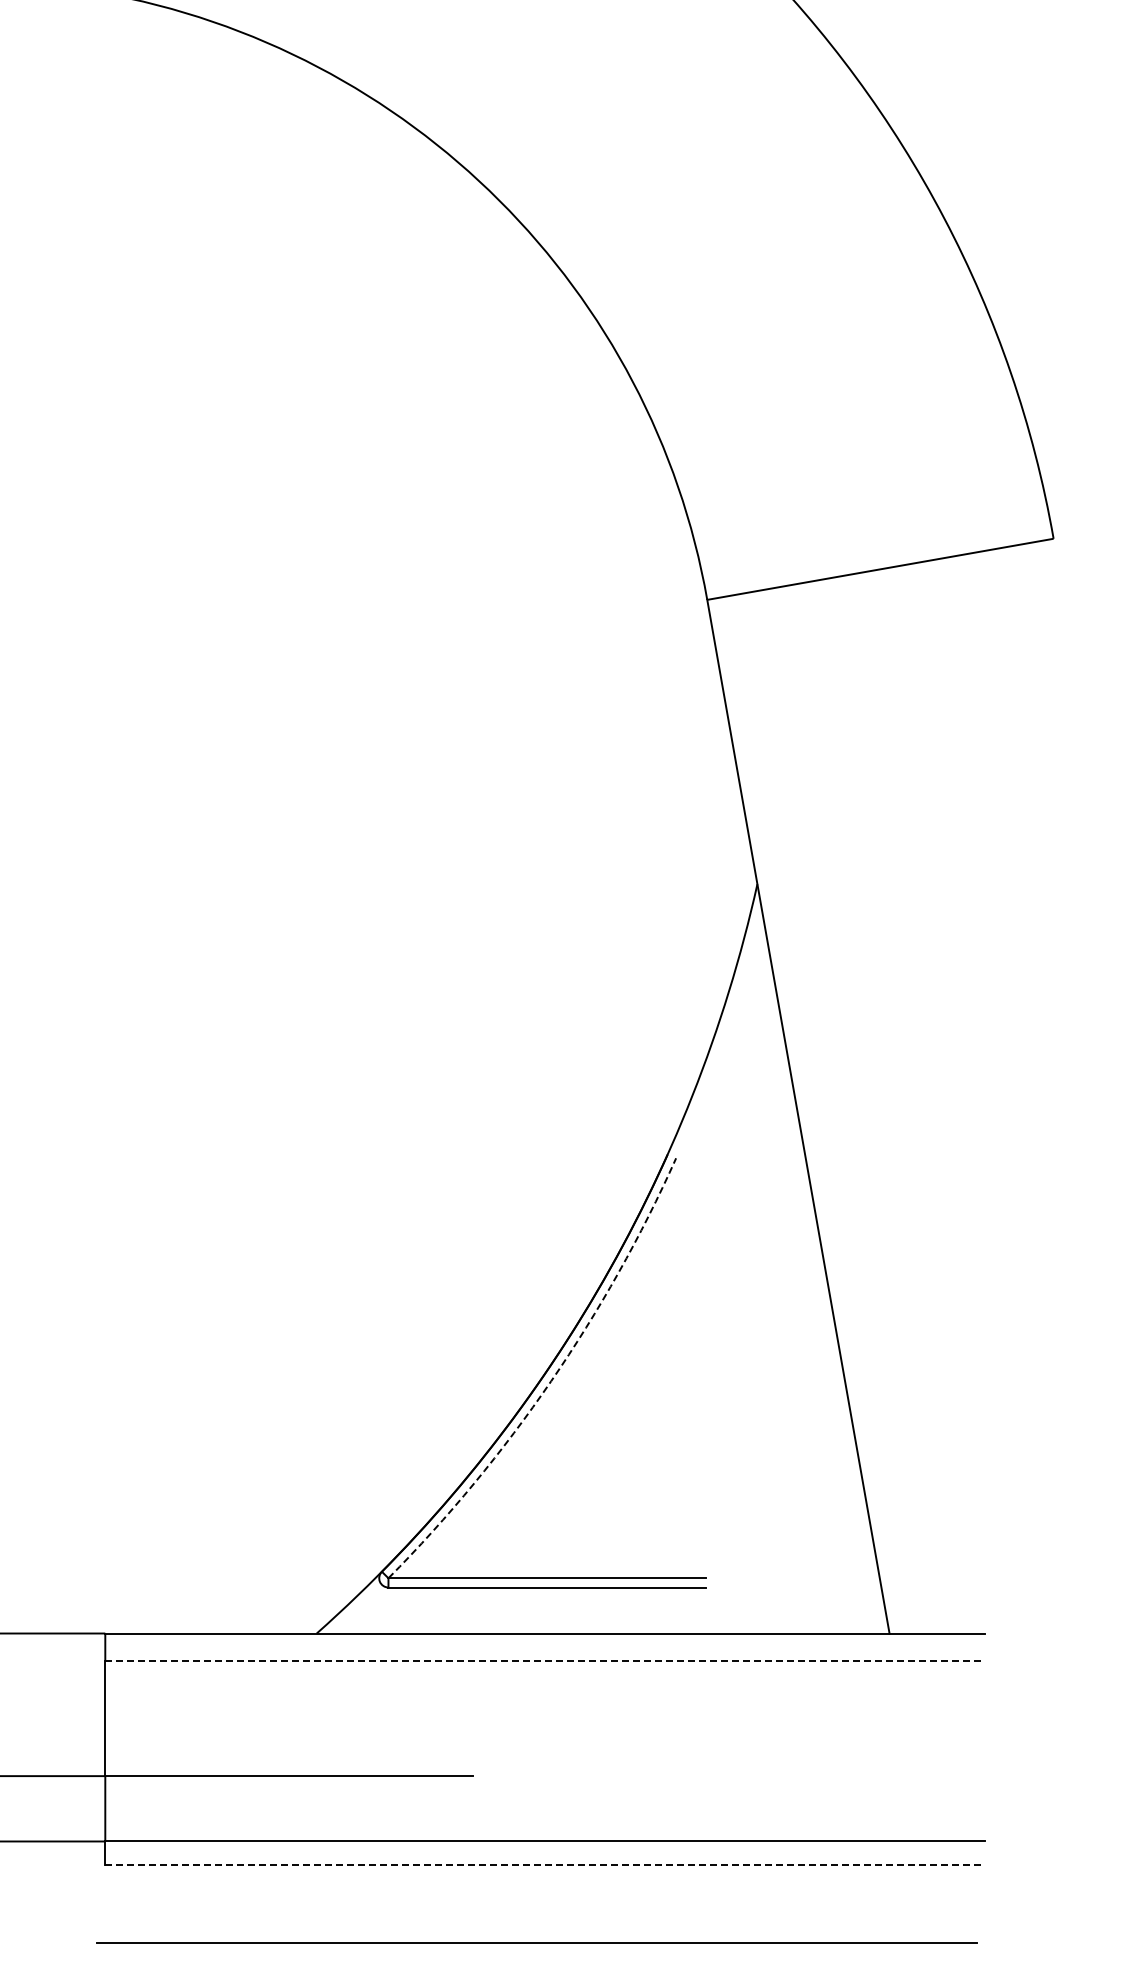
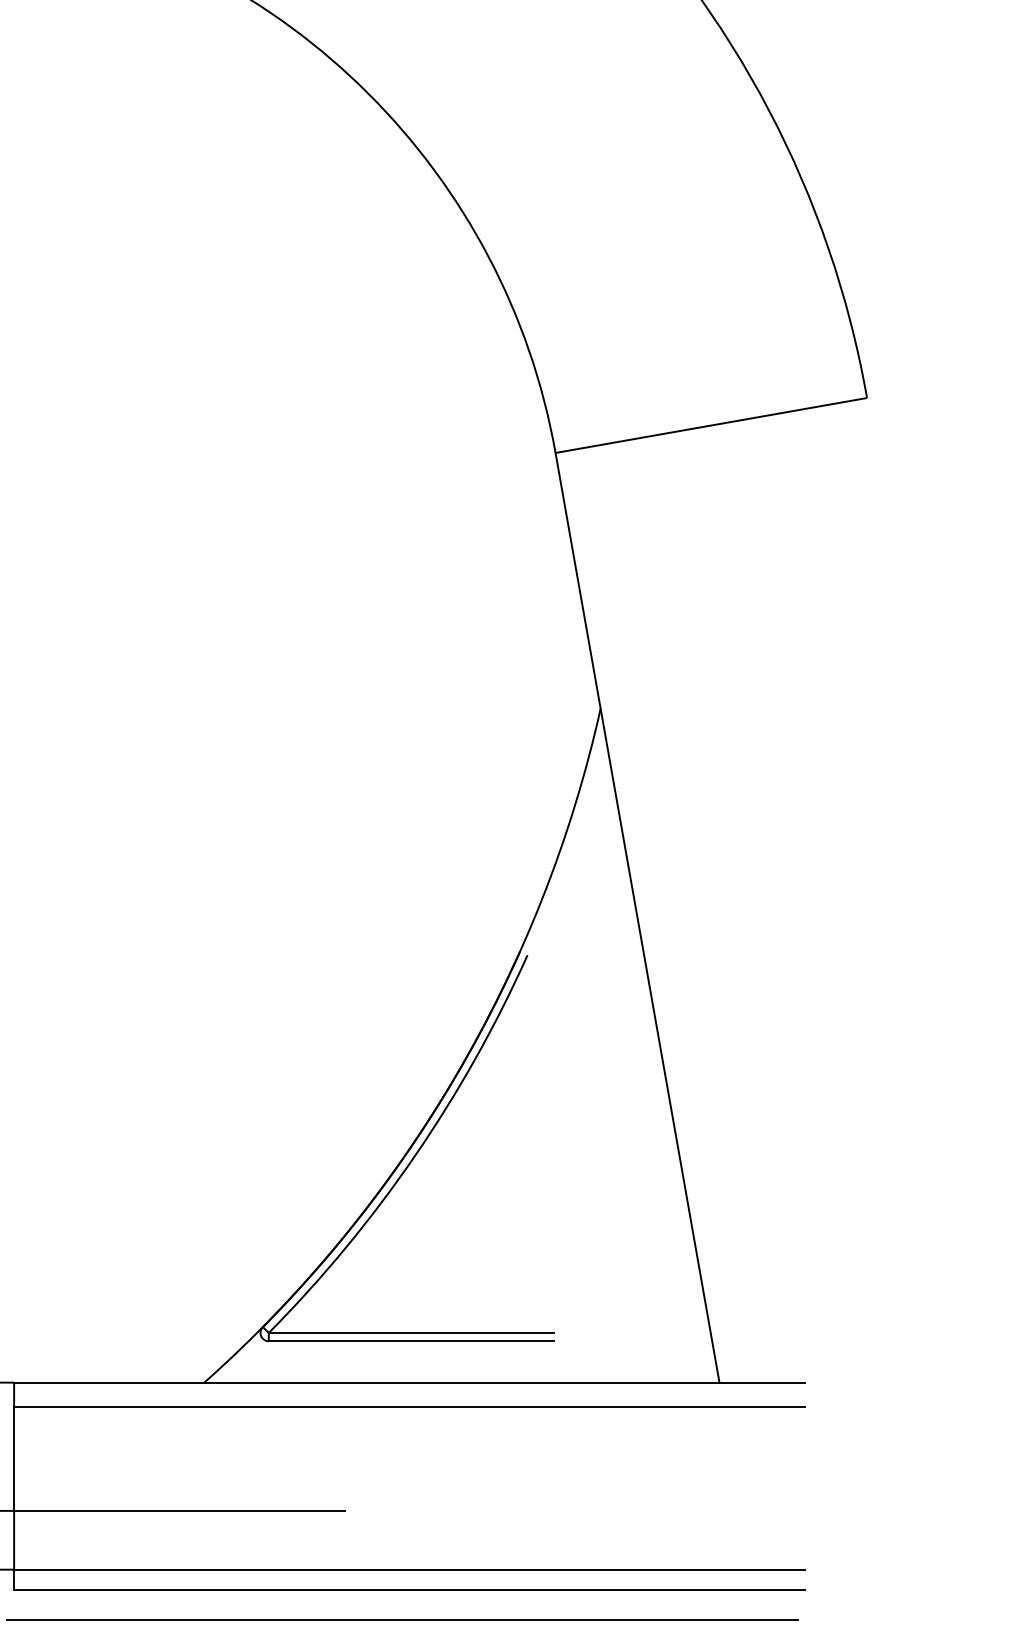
arc: (551, 1381) -> (415, 1155), dashed -> solid
line: (545, 1660) -> (410, 1406), dashed -> solid
line: (545, 1864) -> (410, 1590), dashed -> solid
line: (536, 1896) -> (401, 1619), added

